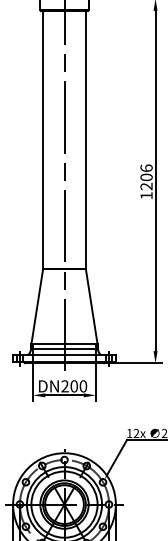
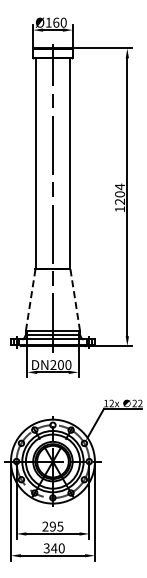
text: (147, 167) -> (120, 186), 1206 -> 1204
line: (36, 307) -> (30, 300), solid -> dashed
line: (92, 307) -> (75, 300), solid -> dashed

